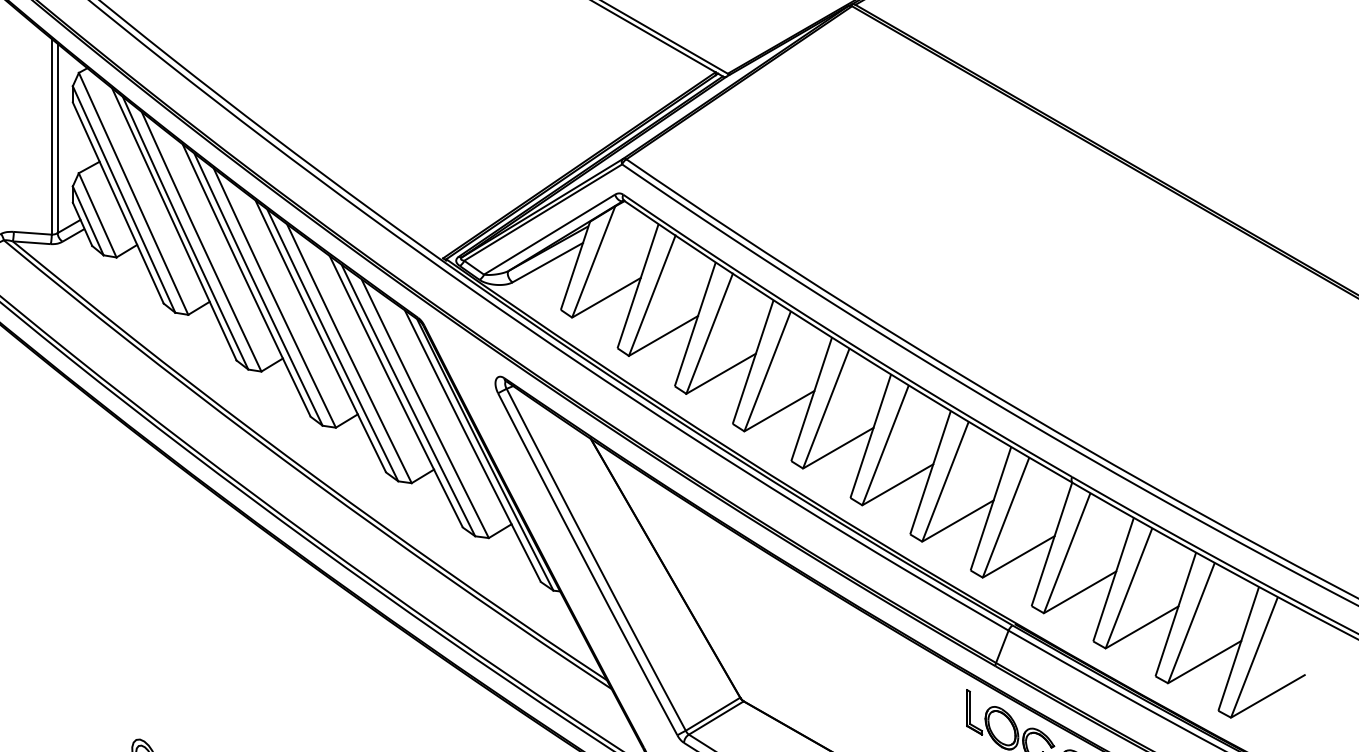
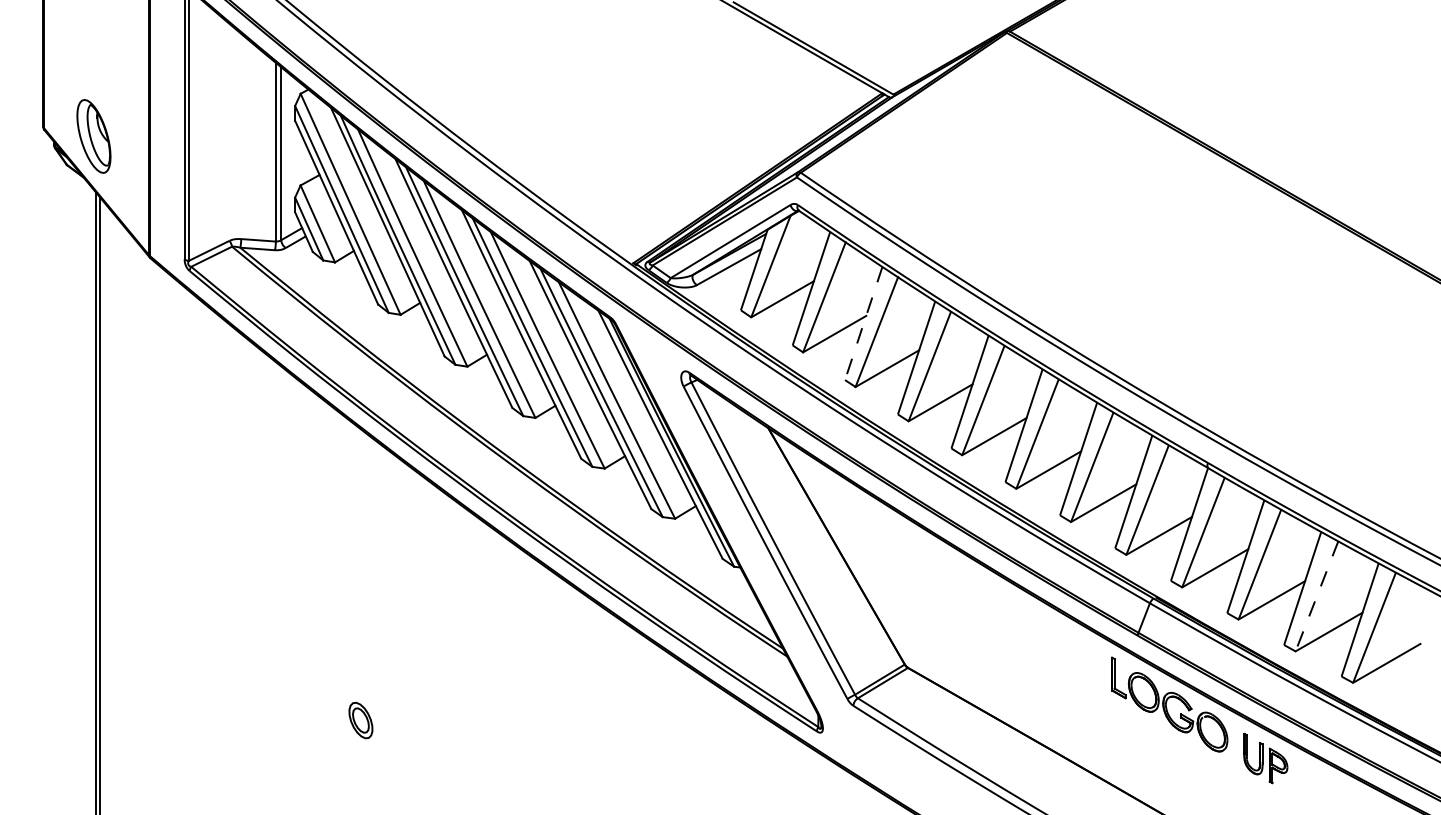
line: (696, 323) -> (864, 322), solid -> dashed
line: (1192, 621) -> (1317, 594), solid -> dashed

